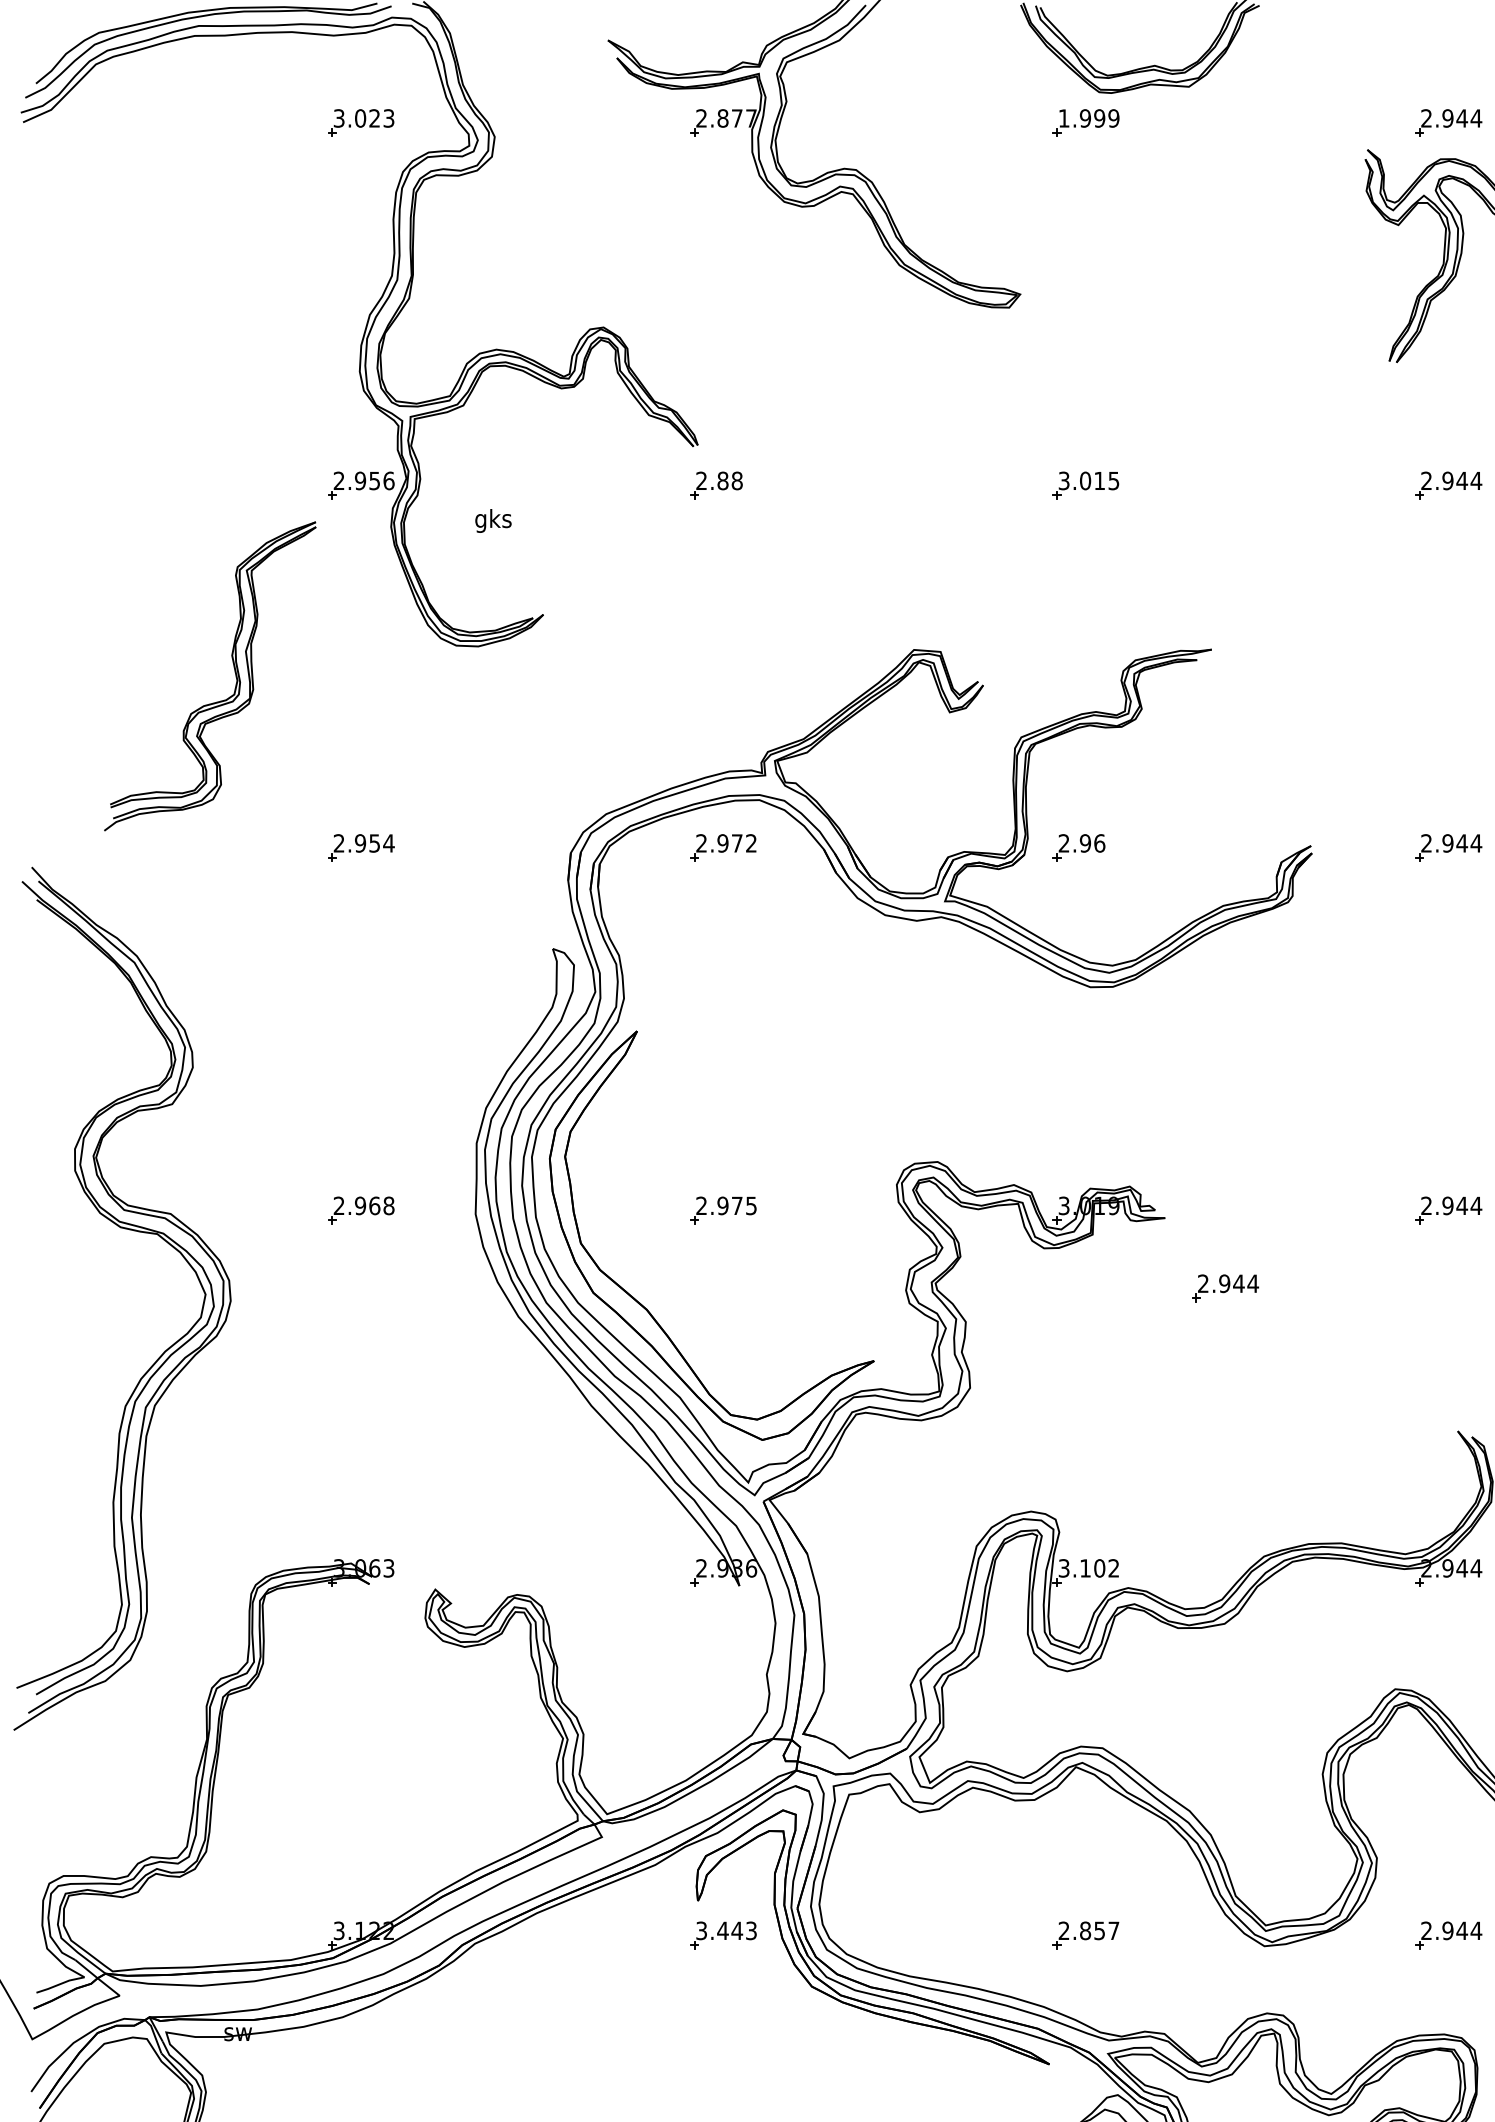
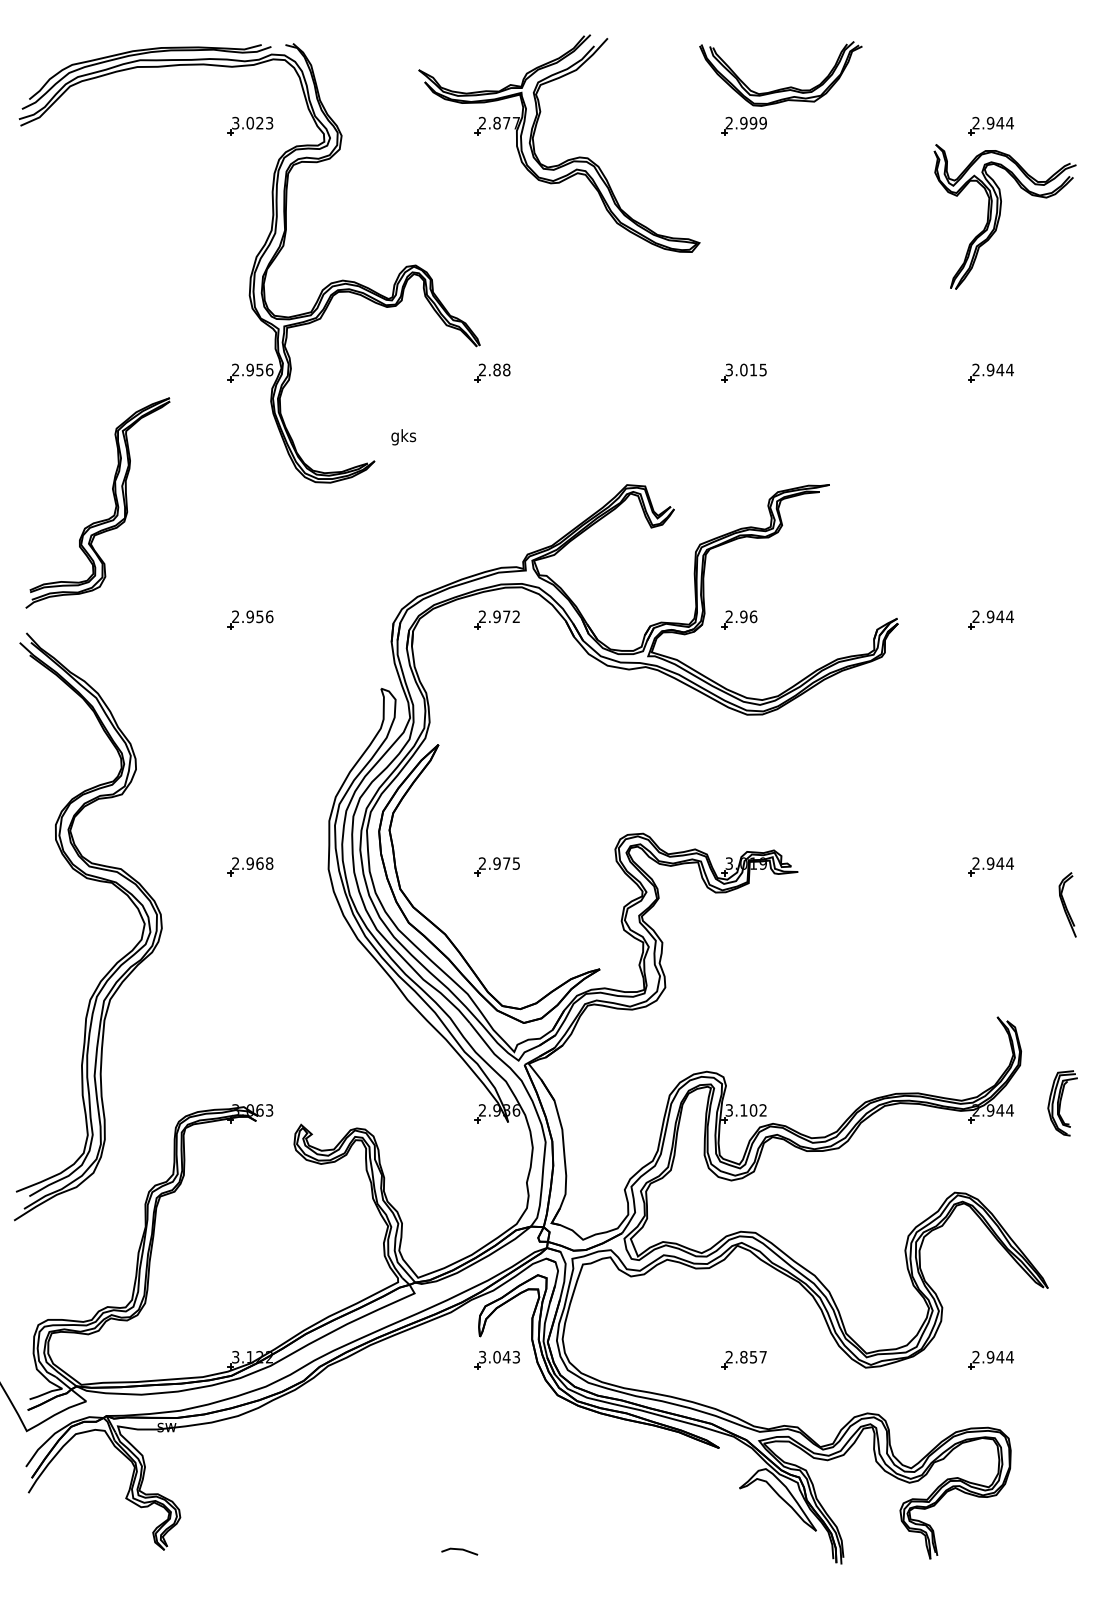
text: (1062, 117) -> (728, 122), 1.999 -> 2.999
text: (493, 521) -> (403, 437), moved
part: (233, 668) -> (113, 497), moved
text: (388, 842) -> (269, 616), 2.954 -> 2.956
part: (1224, 1287) -> (838, 919), removed
text: (722, 1931) -> (496, 1357), 3.443 -> 3.043

